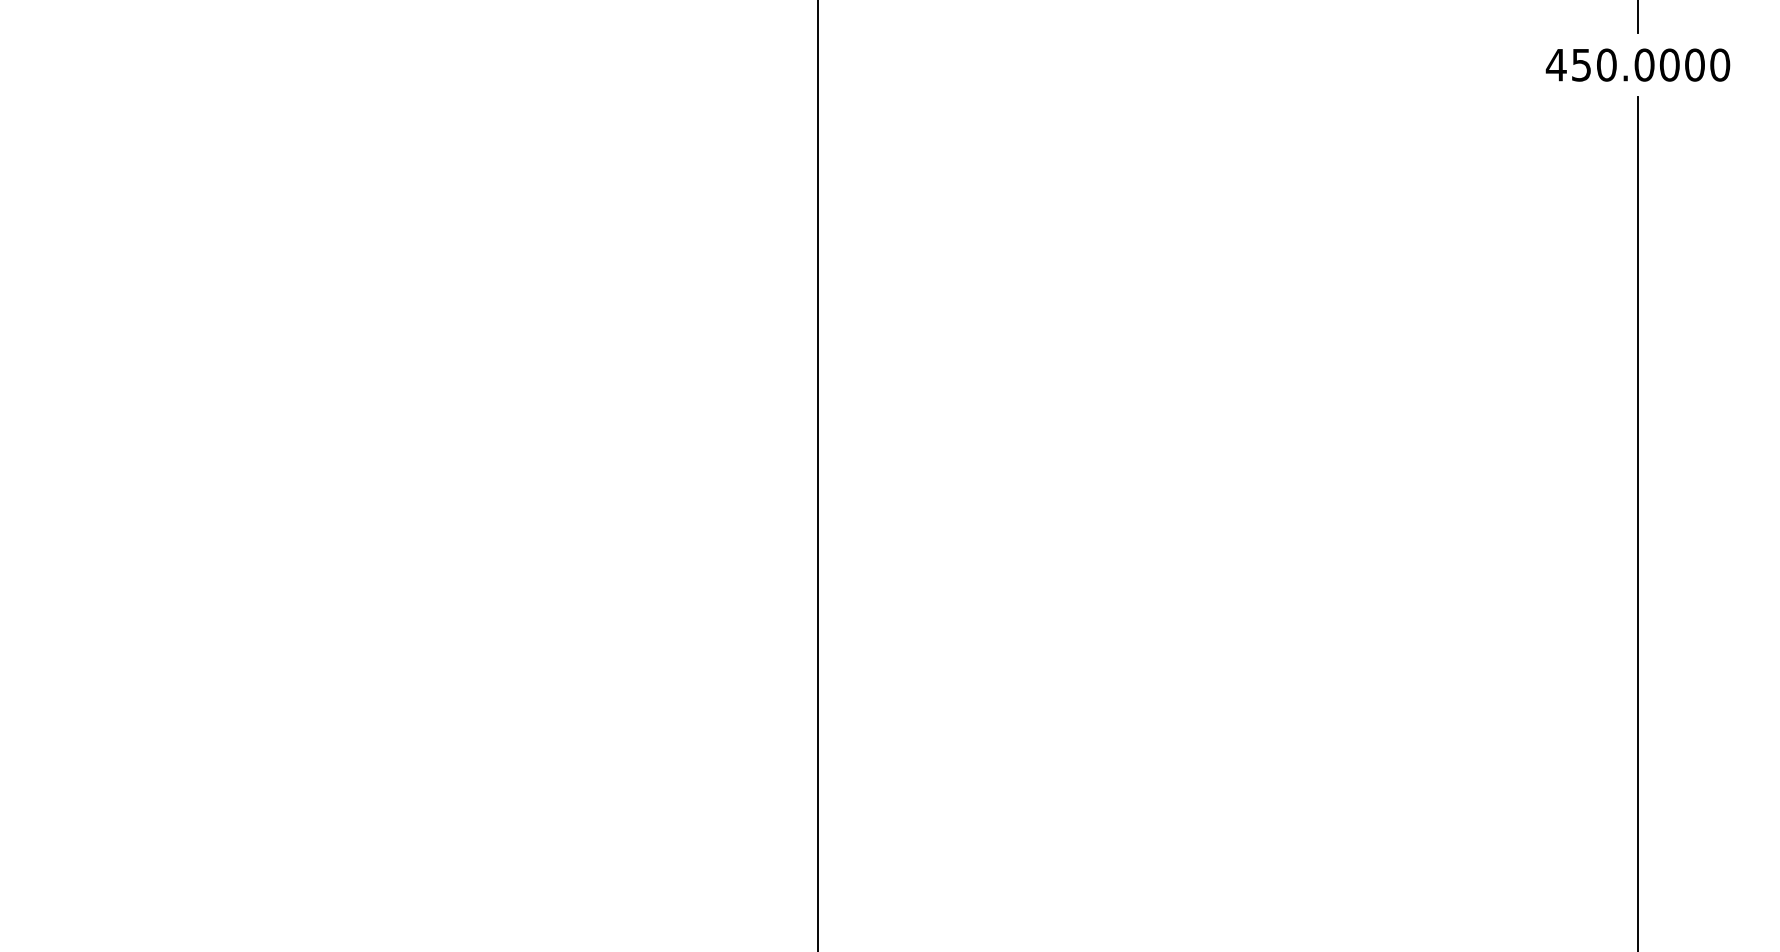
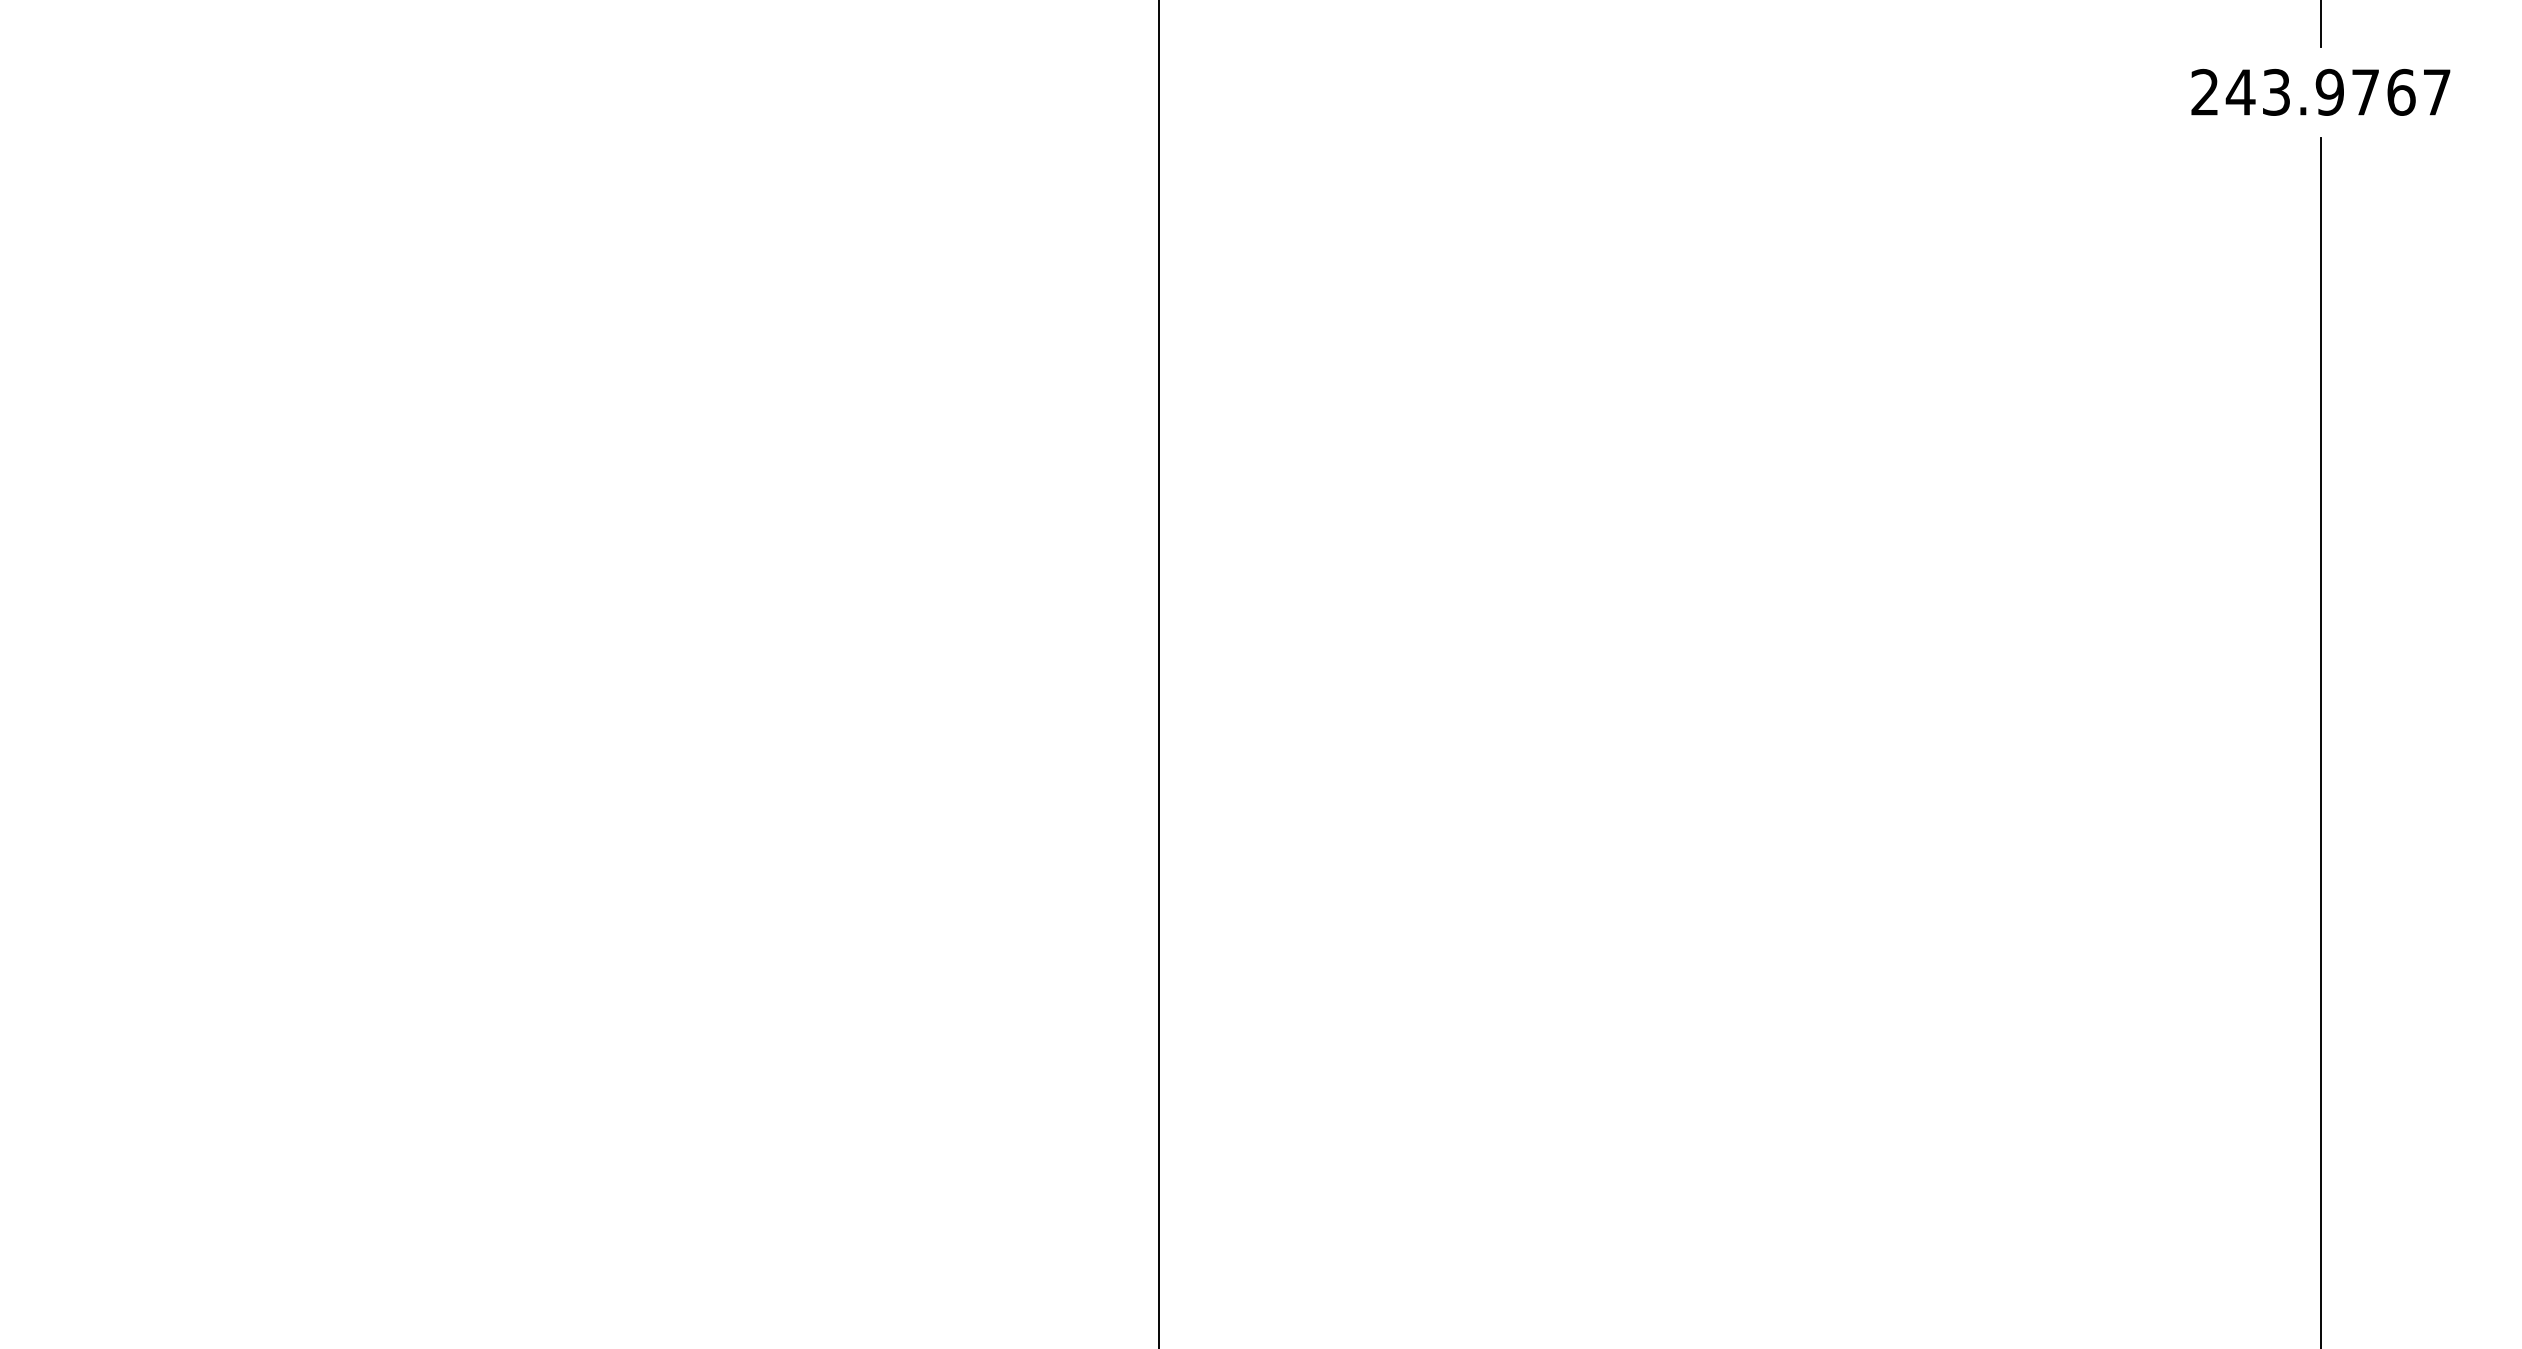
text: (1637, 64) -> (2319, 91), 450.0000 -> 243.9767

